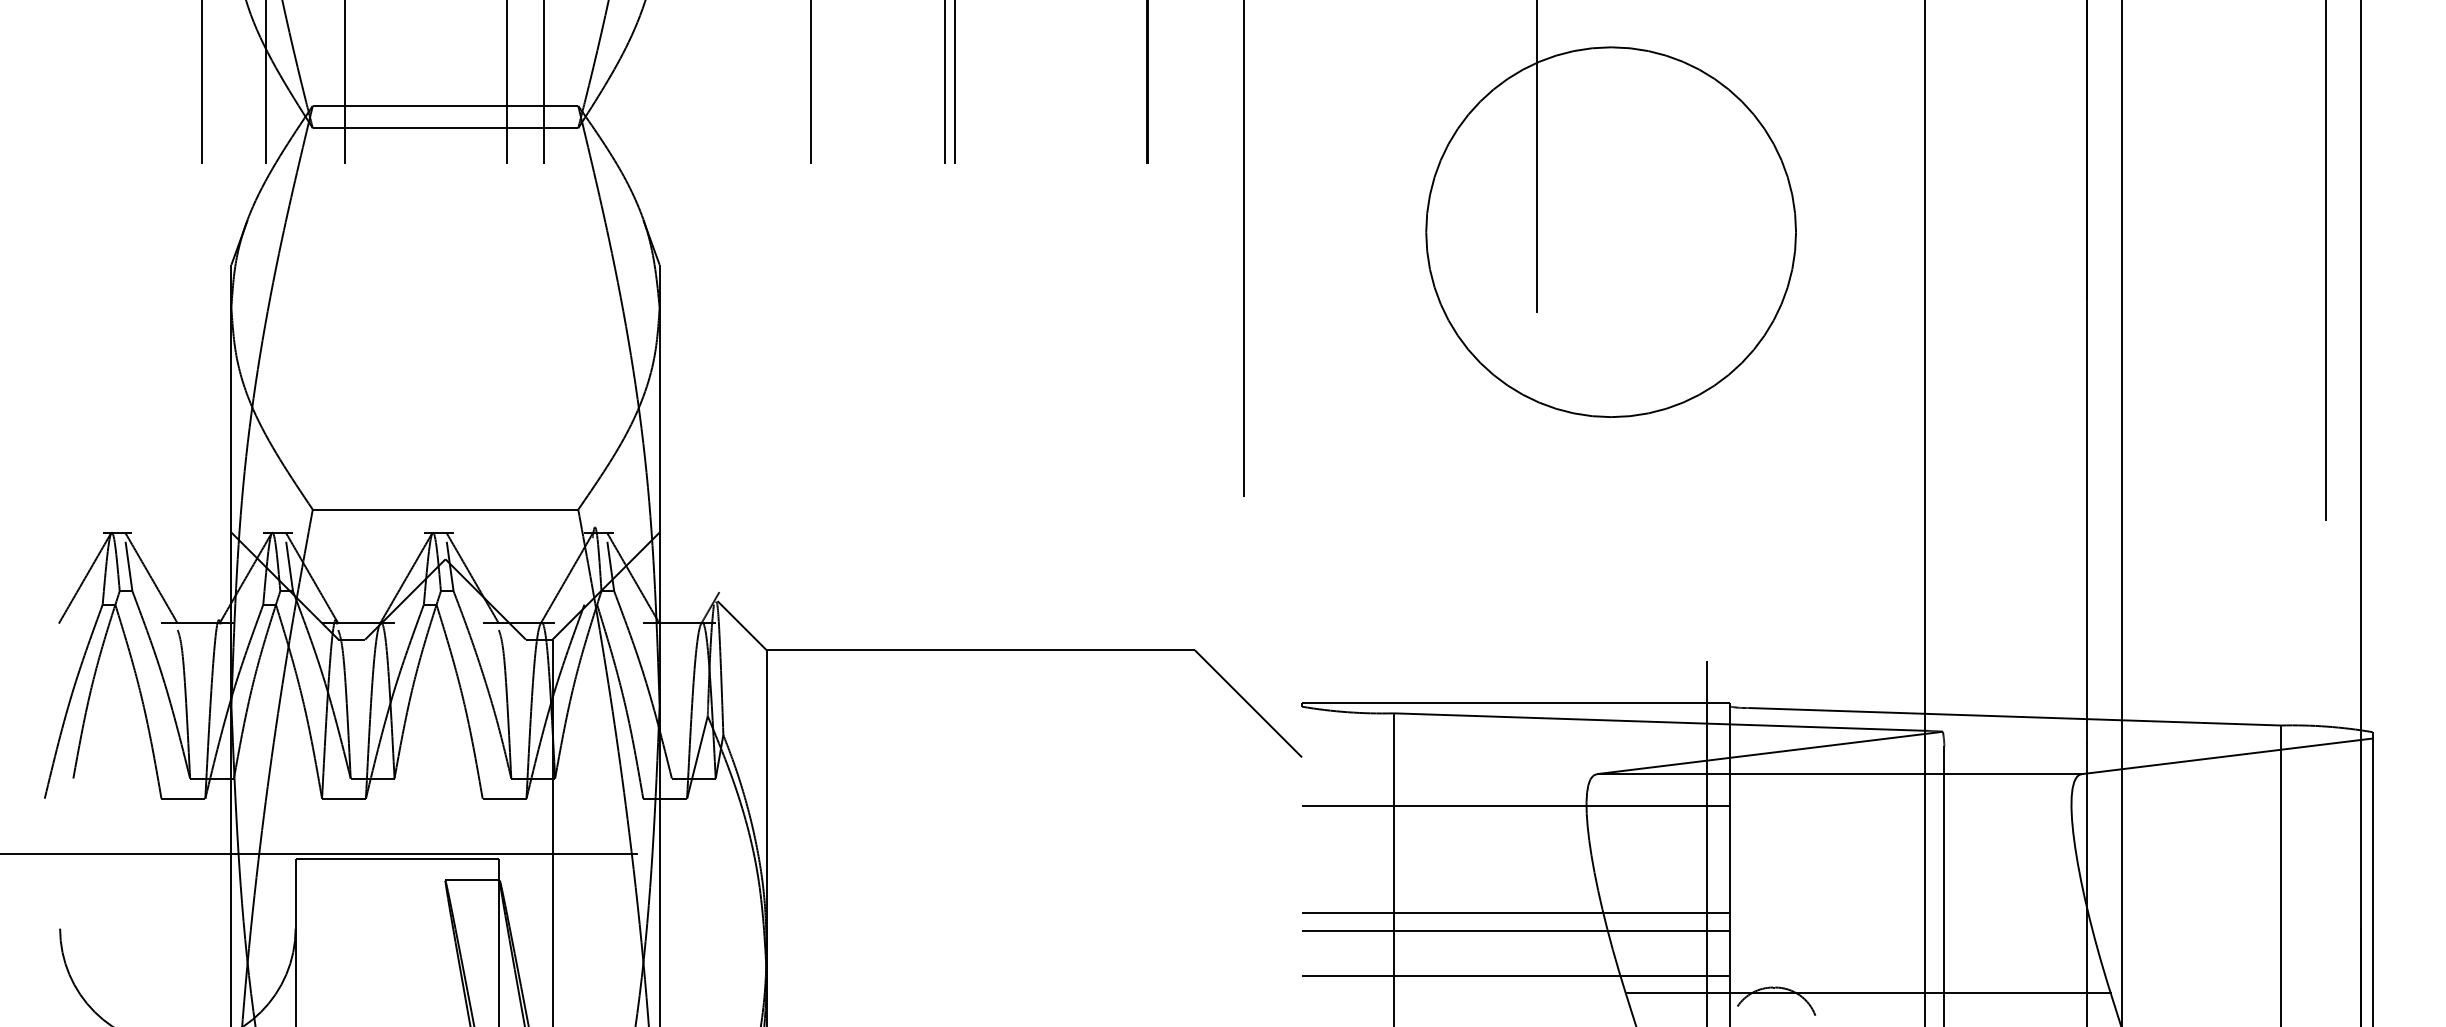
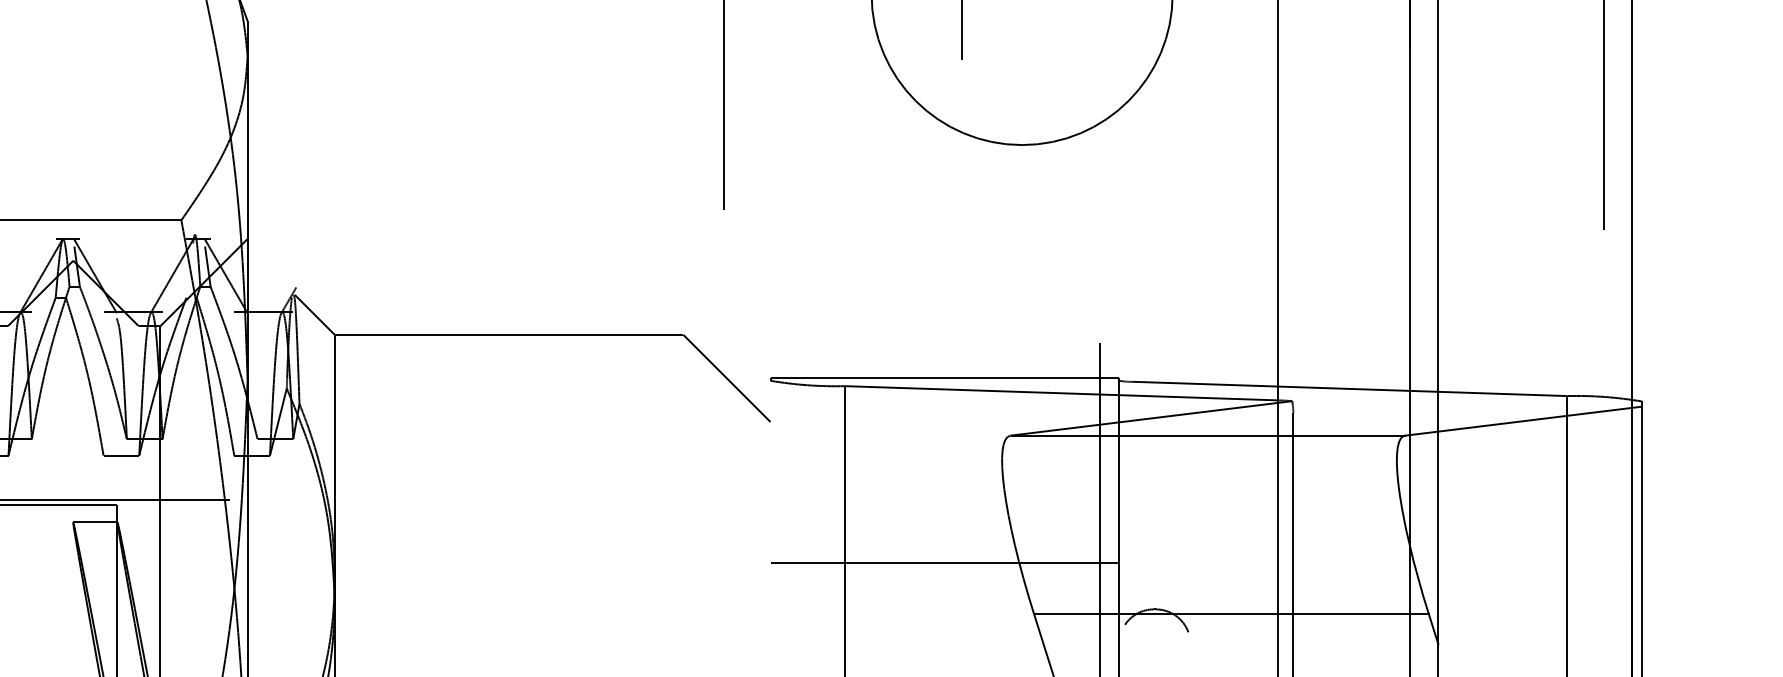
line: (1516, 805) -> (945, 461), removed
line: (1516, 912) -> (945, 548), removed
line: (1516, 976) -> (945, 600), removed

